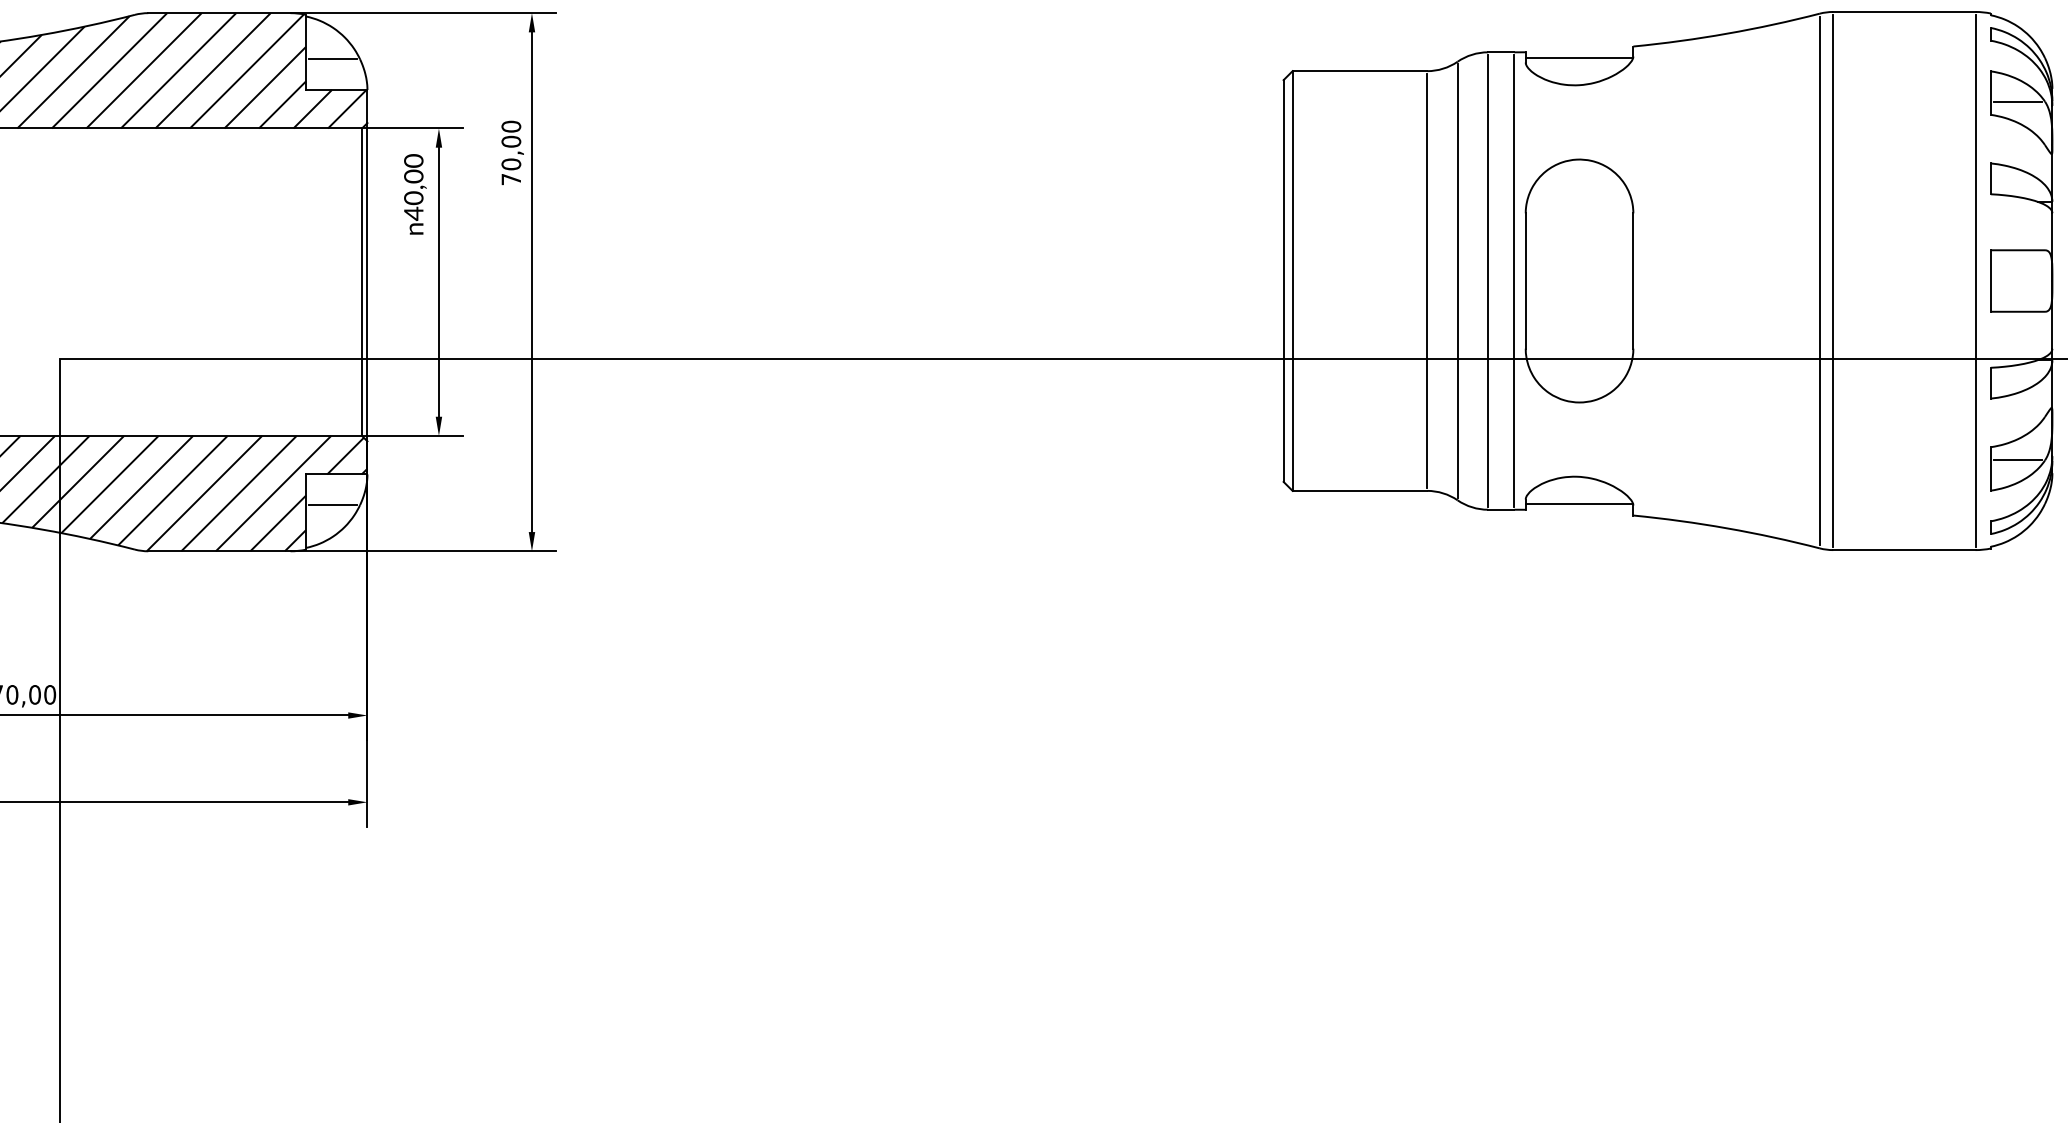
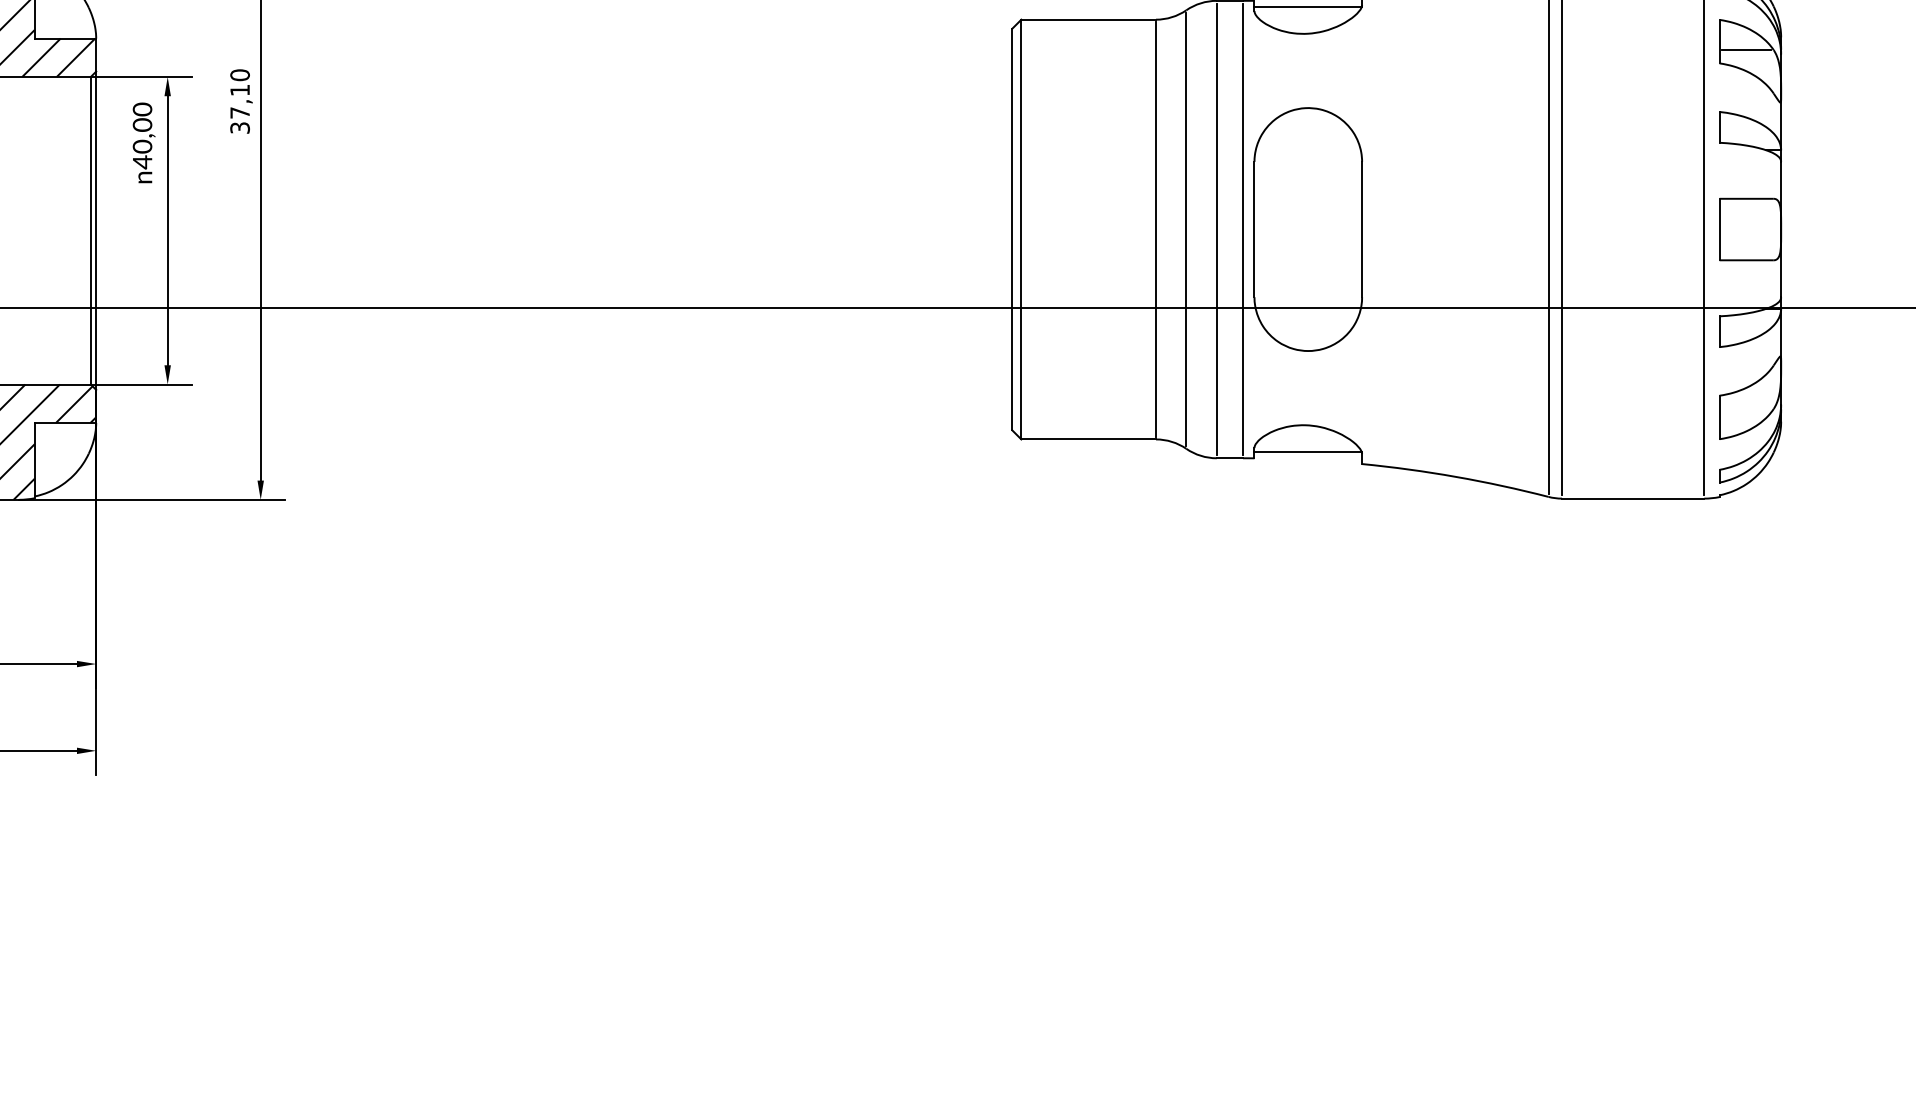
line: (332, 59) -> (61, 8), removed
text: (511, 160) -> (240, 109), 70,00 -> 37,10
line: (2017, 460) -> (1746, 409), removed
line: (332, 505) -> (61, 454), removed

